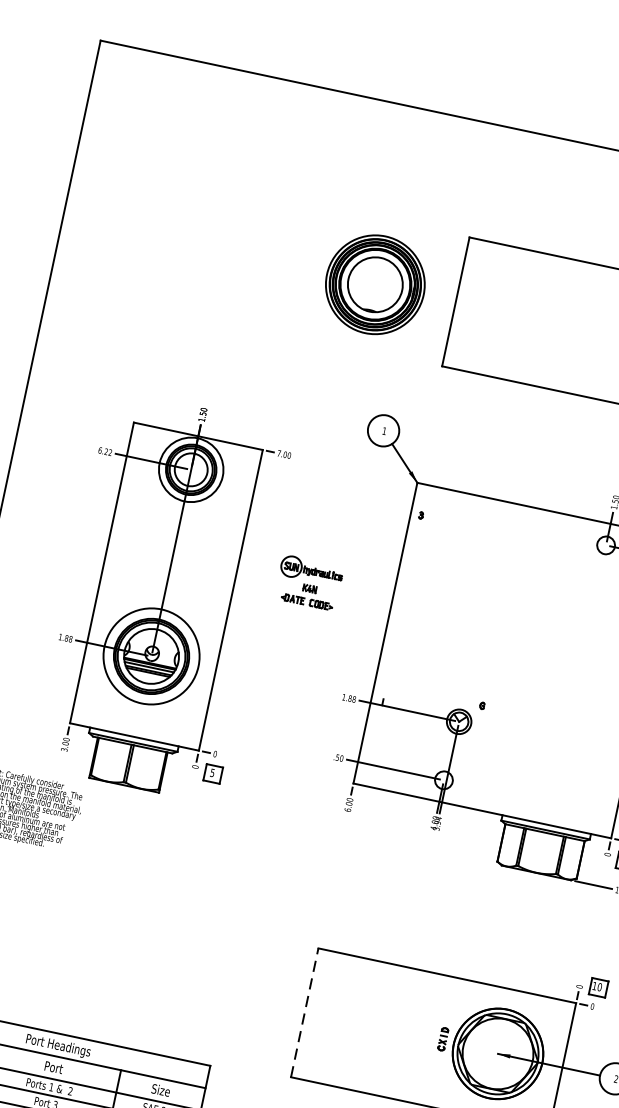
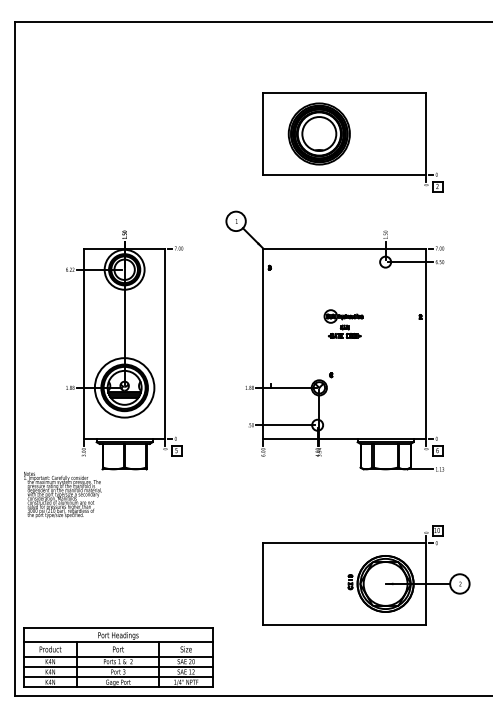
part: (374, 283) -> (318, 133), moved
part: (309, 581) -> (343, 323), moved
line: (305, 1012) -> (263, 583), dashed -> solid

